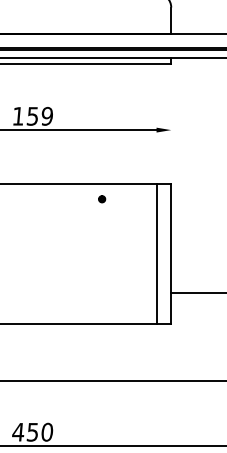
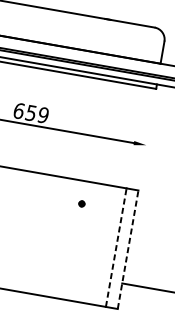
text: (17, 115) -> (18, 110), 159 -> 659
part: (102, 199) -> (82, 204), moved
line: (157, 253) -> (116, 247), solid -> dashed
line: (171, 253) -> (128, 249), solid -> dashed

